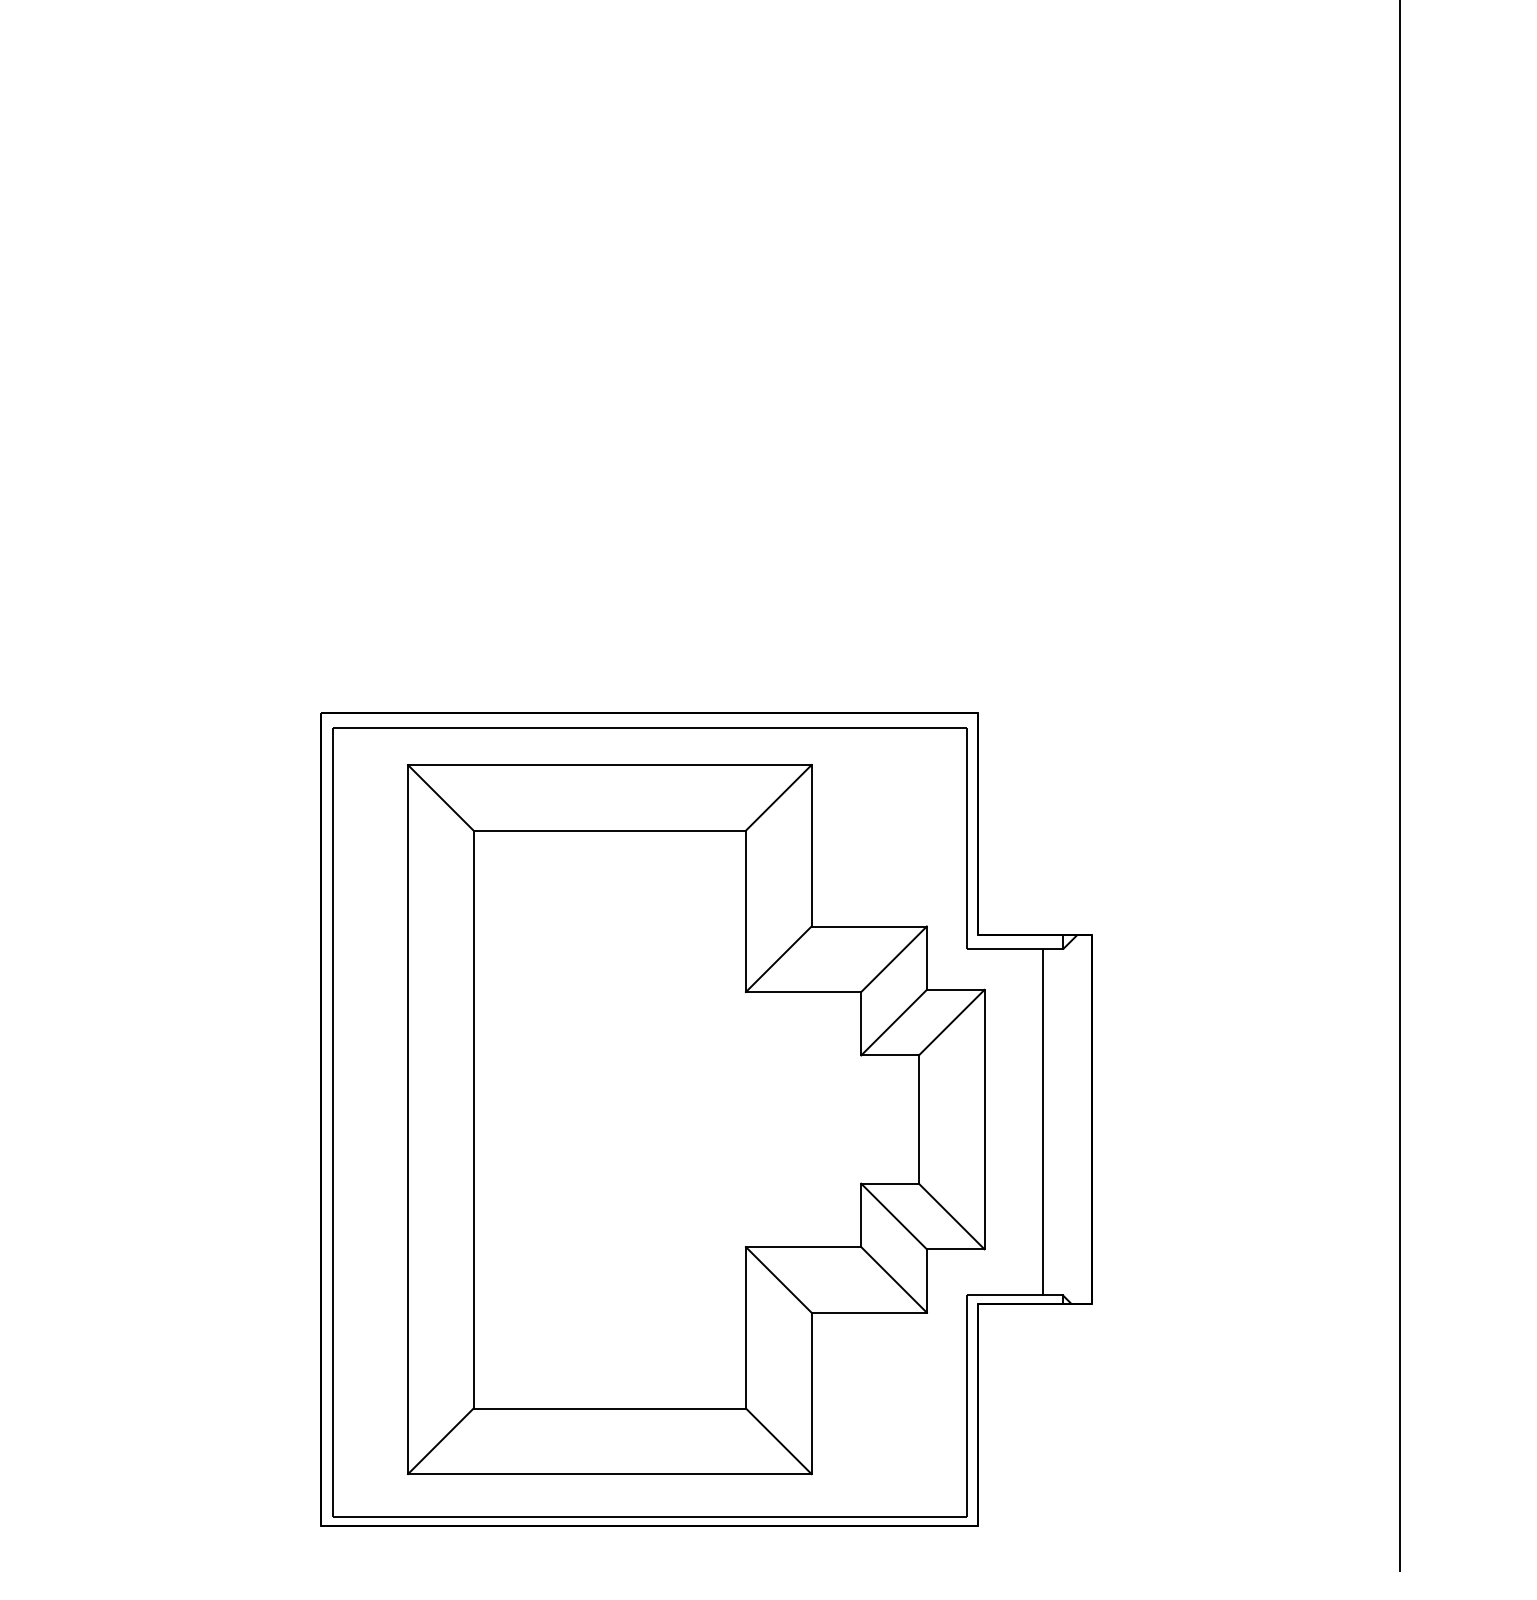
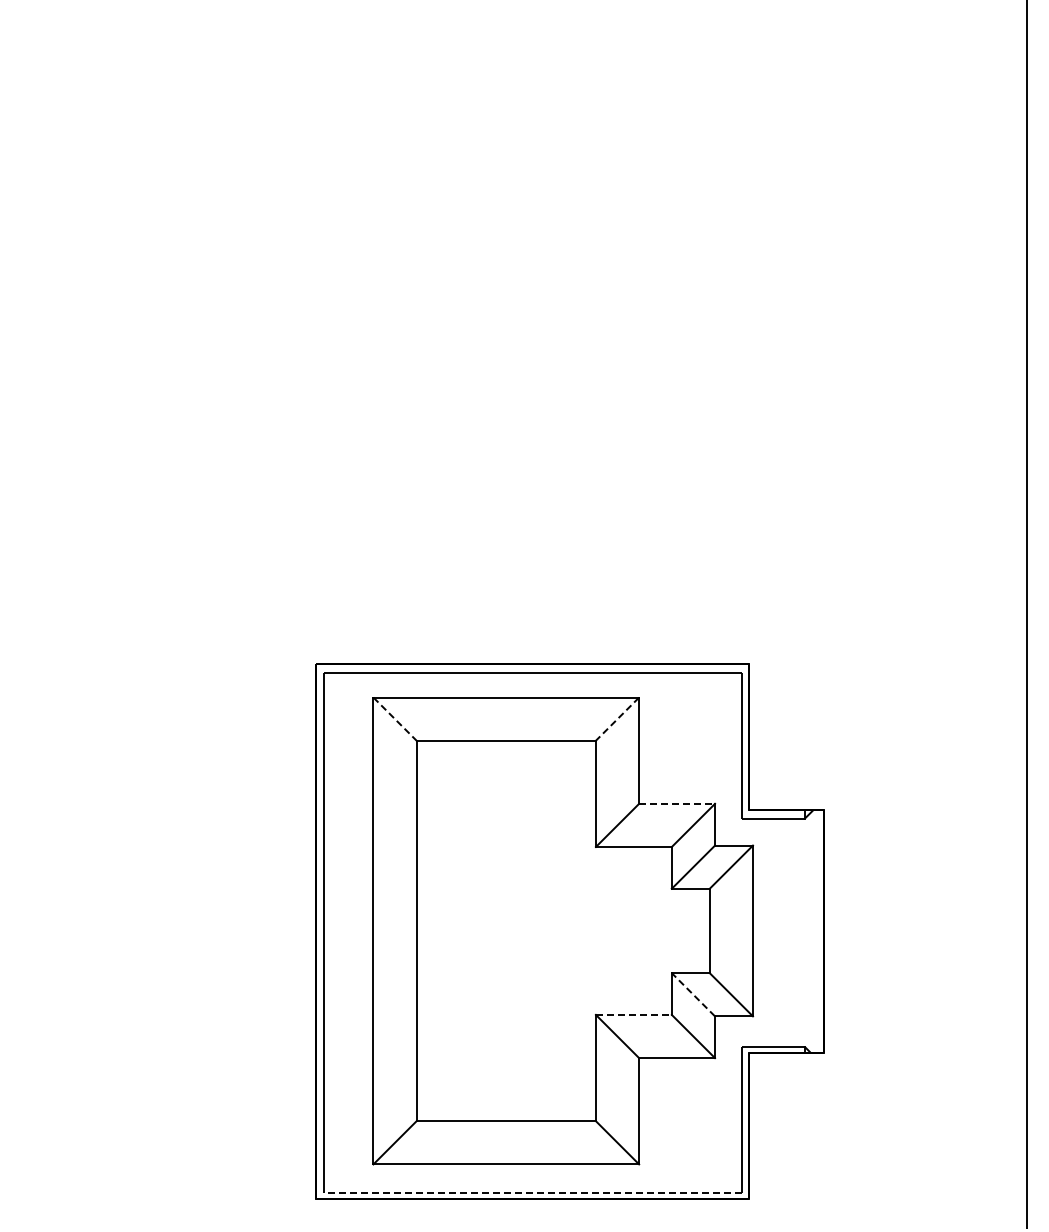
line: (441, 798) -> (395, 719), solid -> dashed
line: (778, 798) -> (617, 719), solid -> dashed
line: (869, 925) -> (677, 803), solid -> dashed
line: (1042, 1121) -> (791, 932), removed
line: (894, 1216) -> (693, 994), solid -> dashed
line: (803, 1246) -> (633, 1014), solid -> dashed
line: (649, 1516) -> (532, 1192), solid -> dashed

